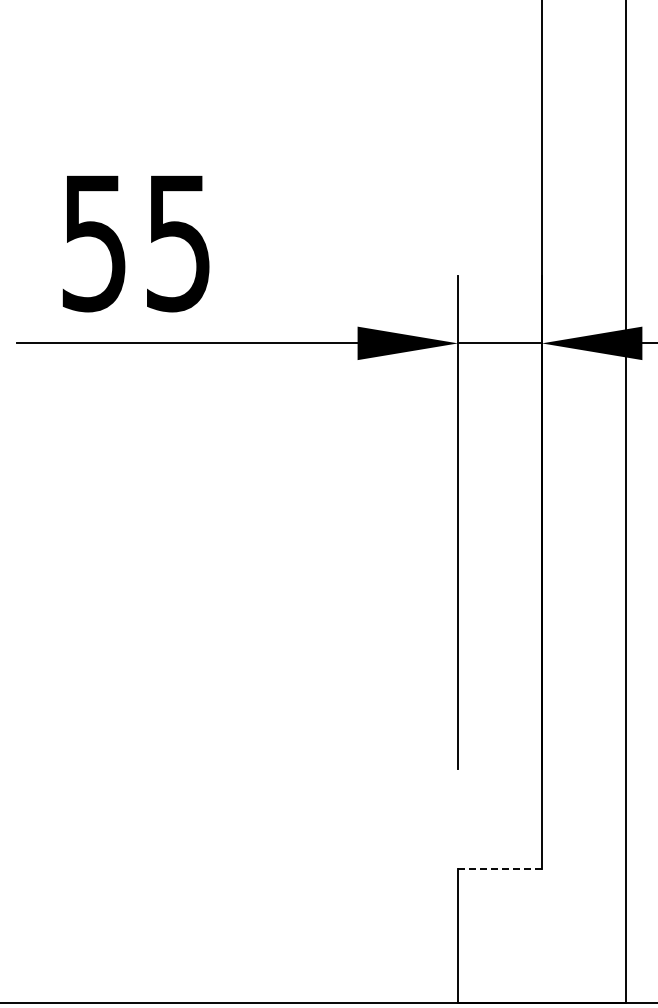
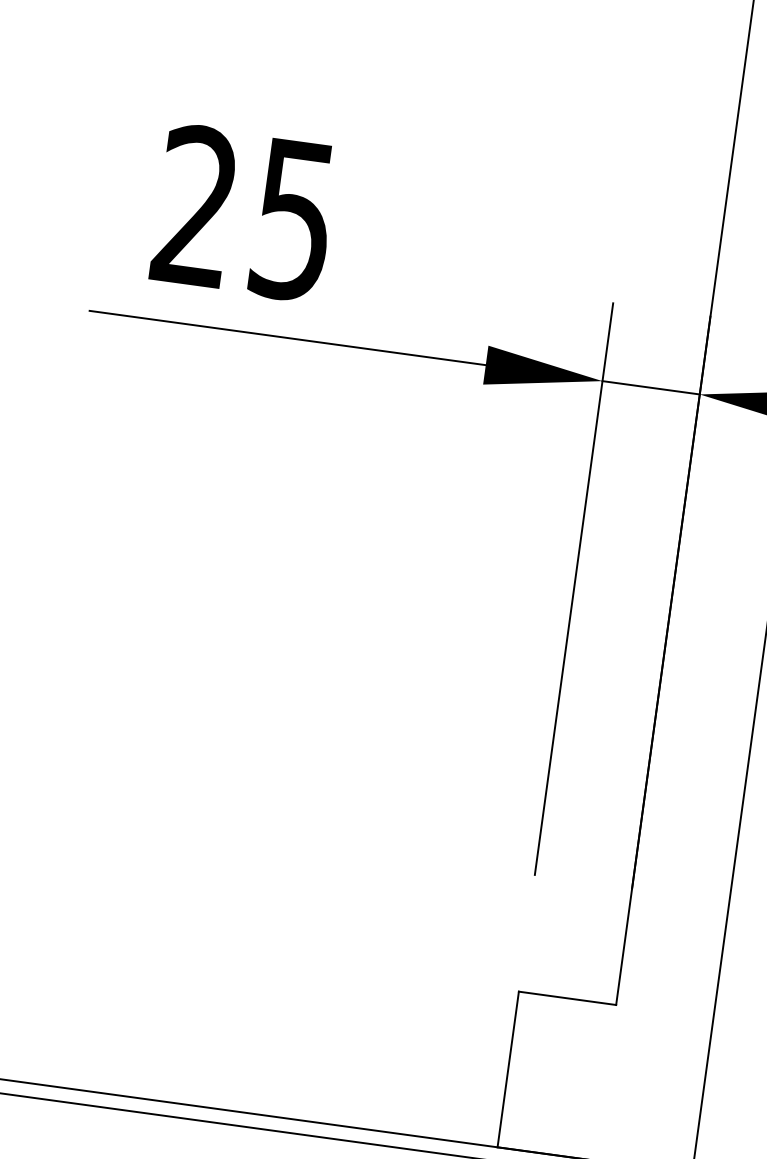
text: (93, 242) -> (195, 205), 55 -> 25
line: (500, 869) -> (568, 998), dashed -> solid

